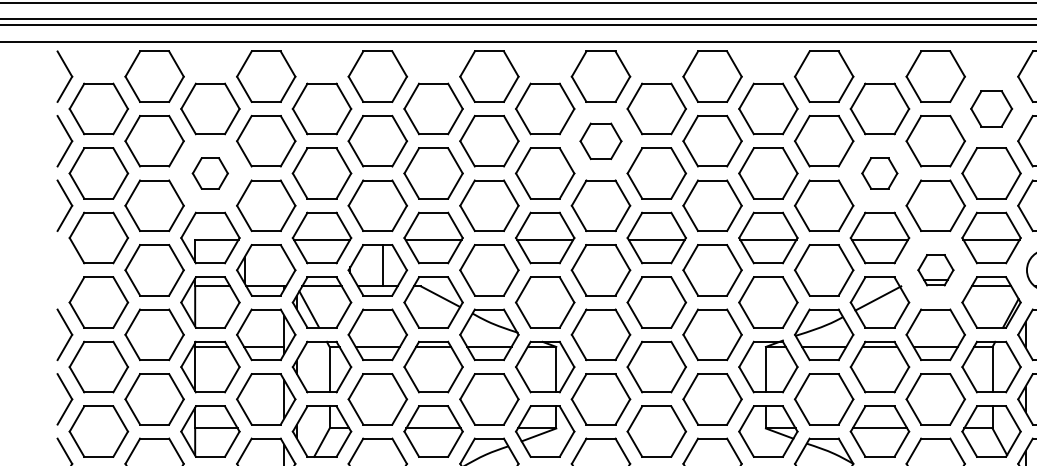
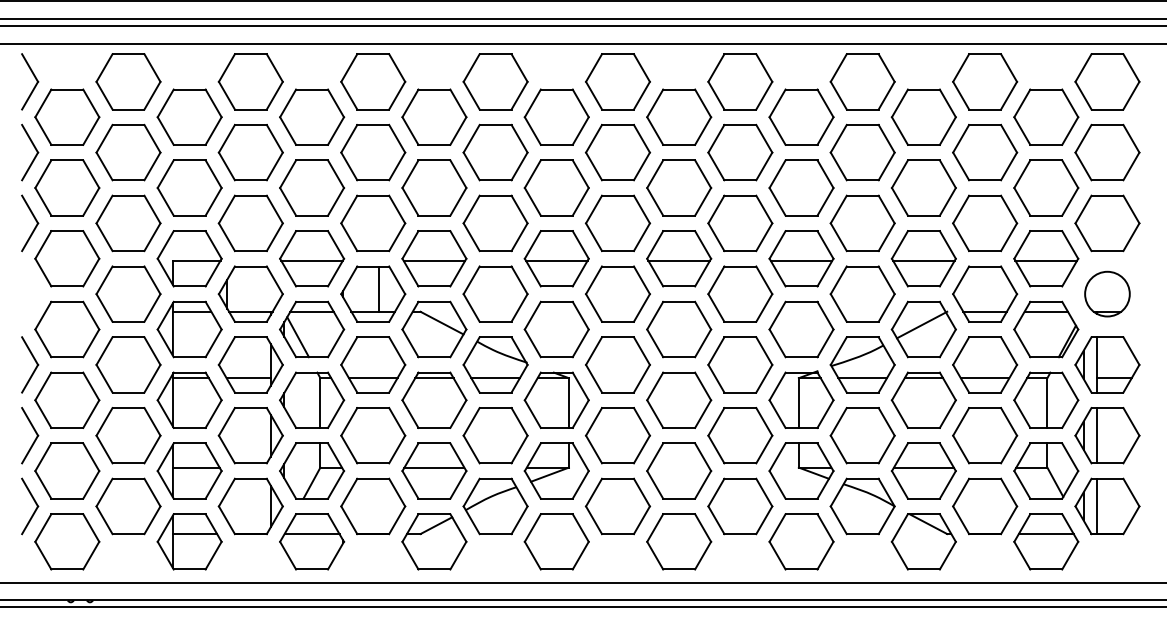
part: (991, 108) -> (1046, 116), size x1.43
part: (600, 141) -> (617, 152), size x1.43
part: (210, 173) -> (189, 187), size x1.67
part: (879, 173) -> (923, 187), size x1.67
part: (936, 269) -> (985, 293), size x1.67

